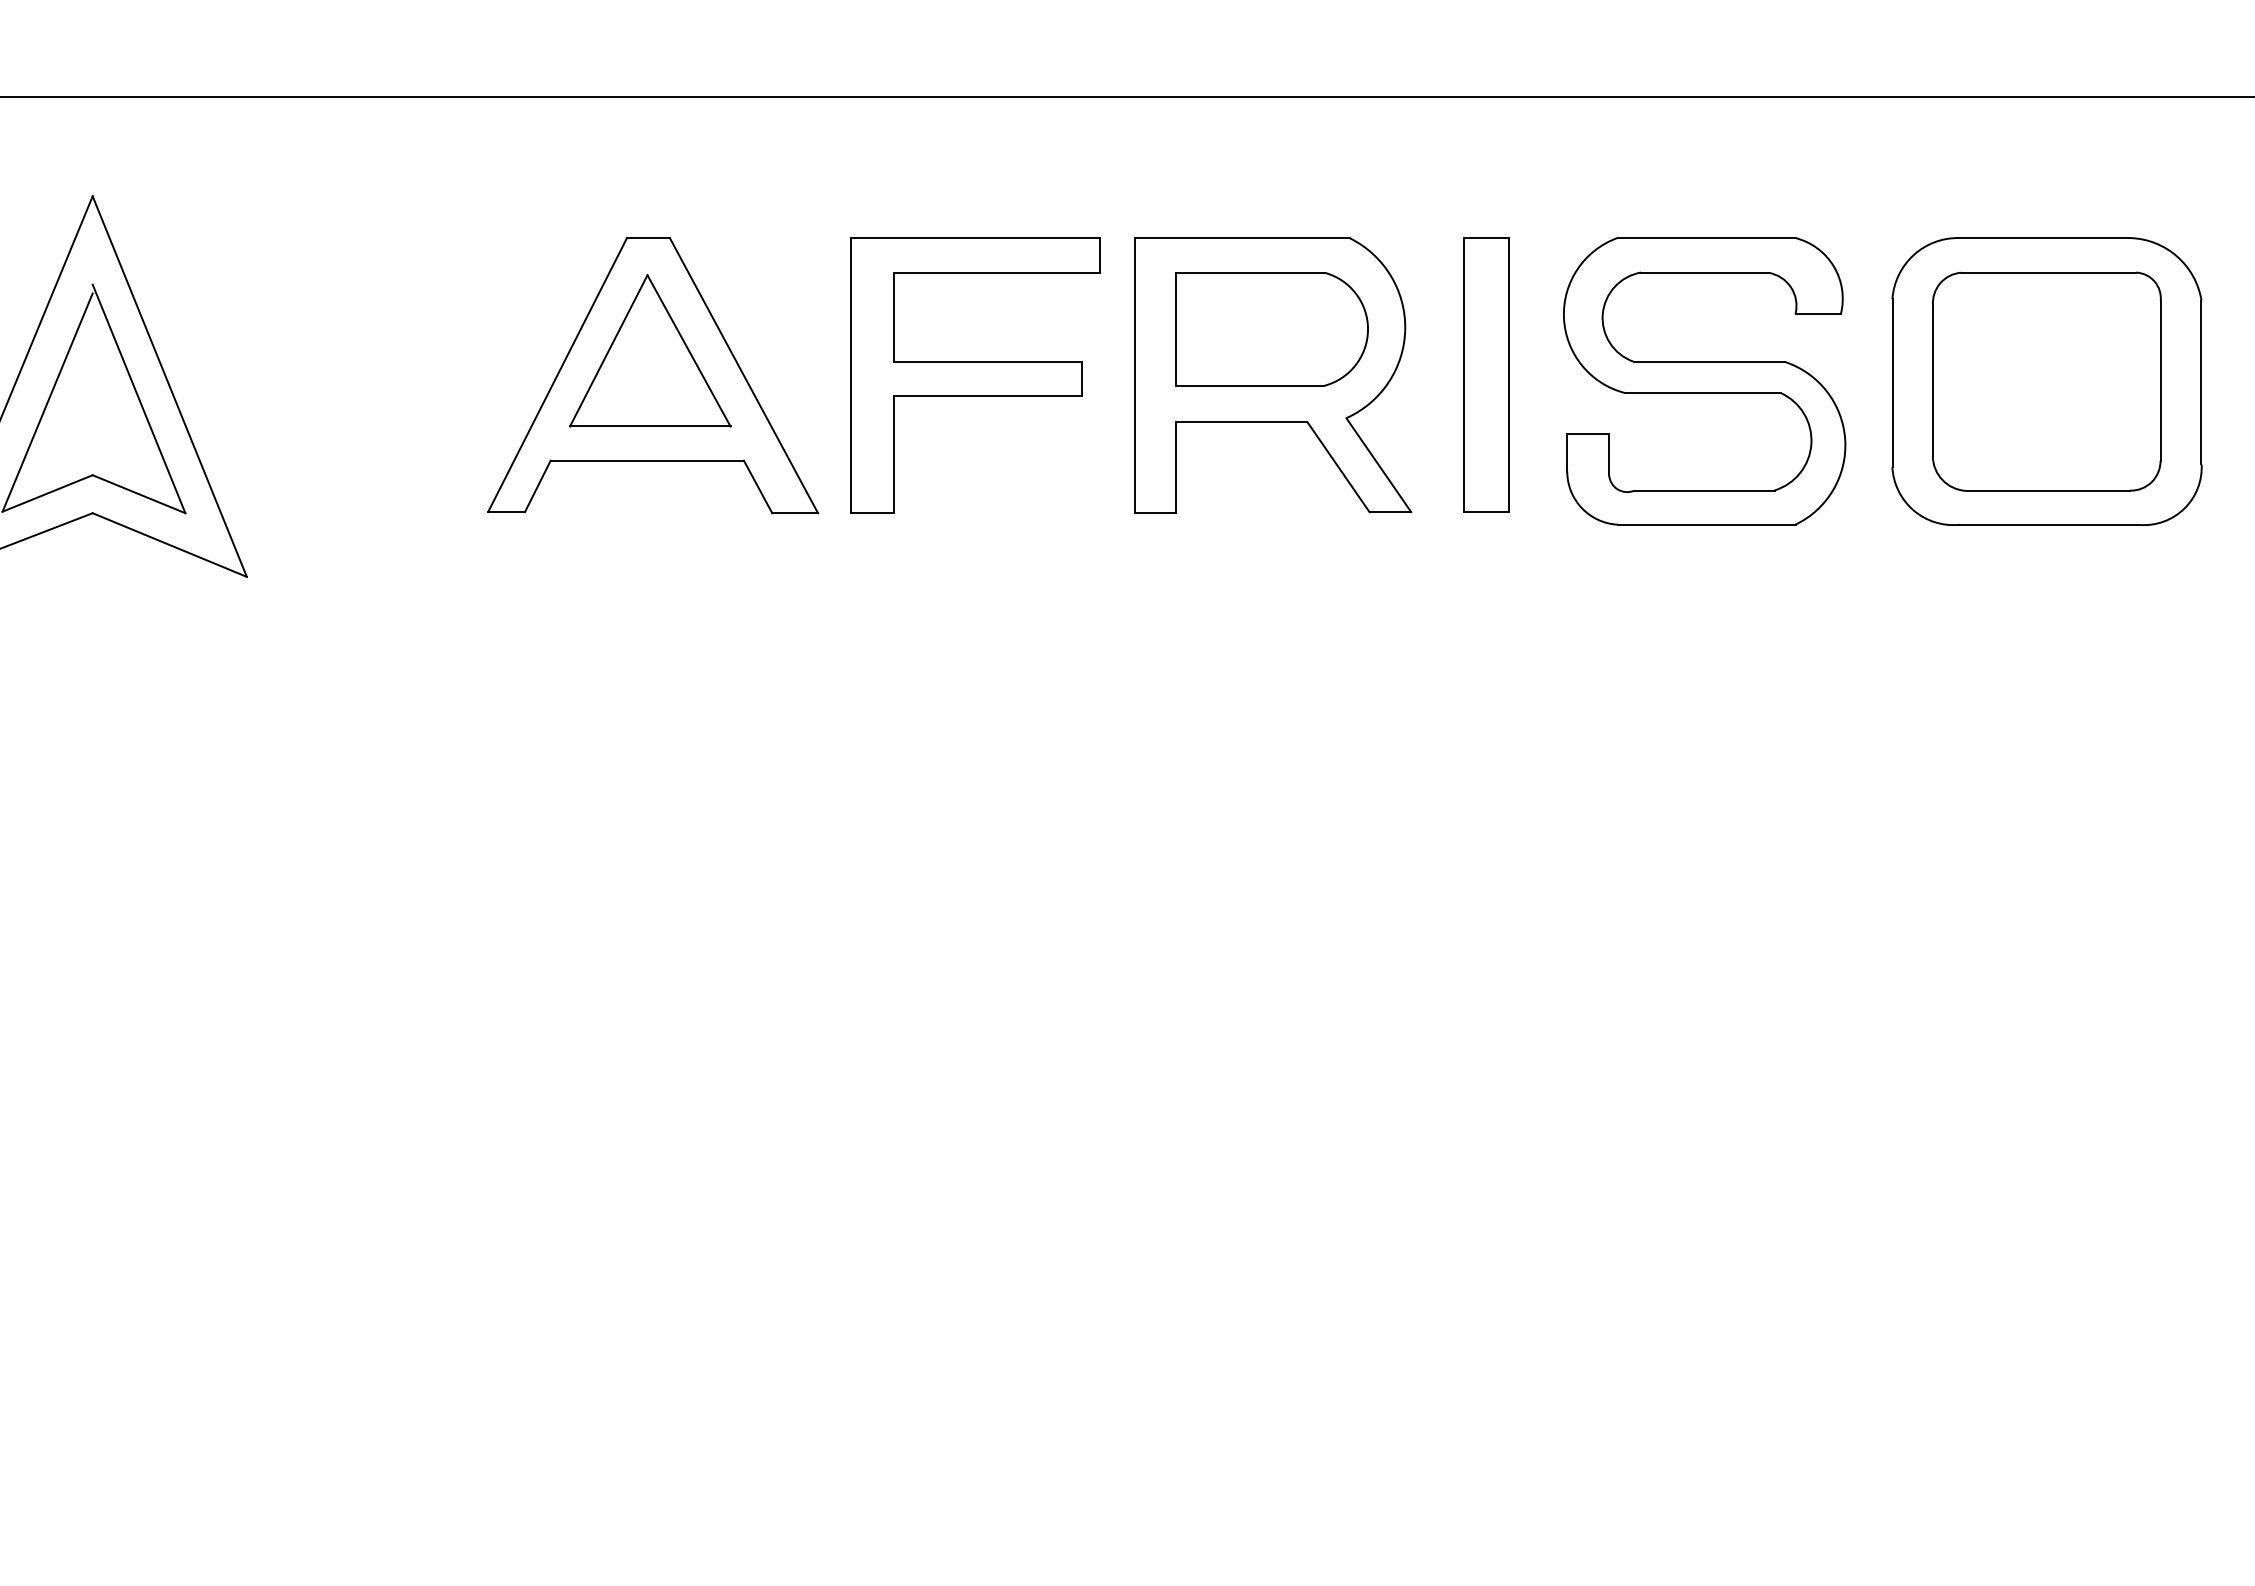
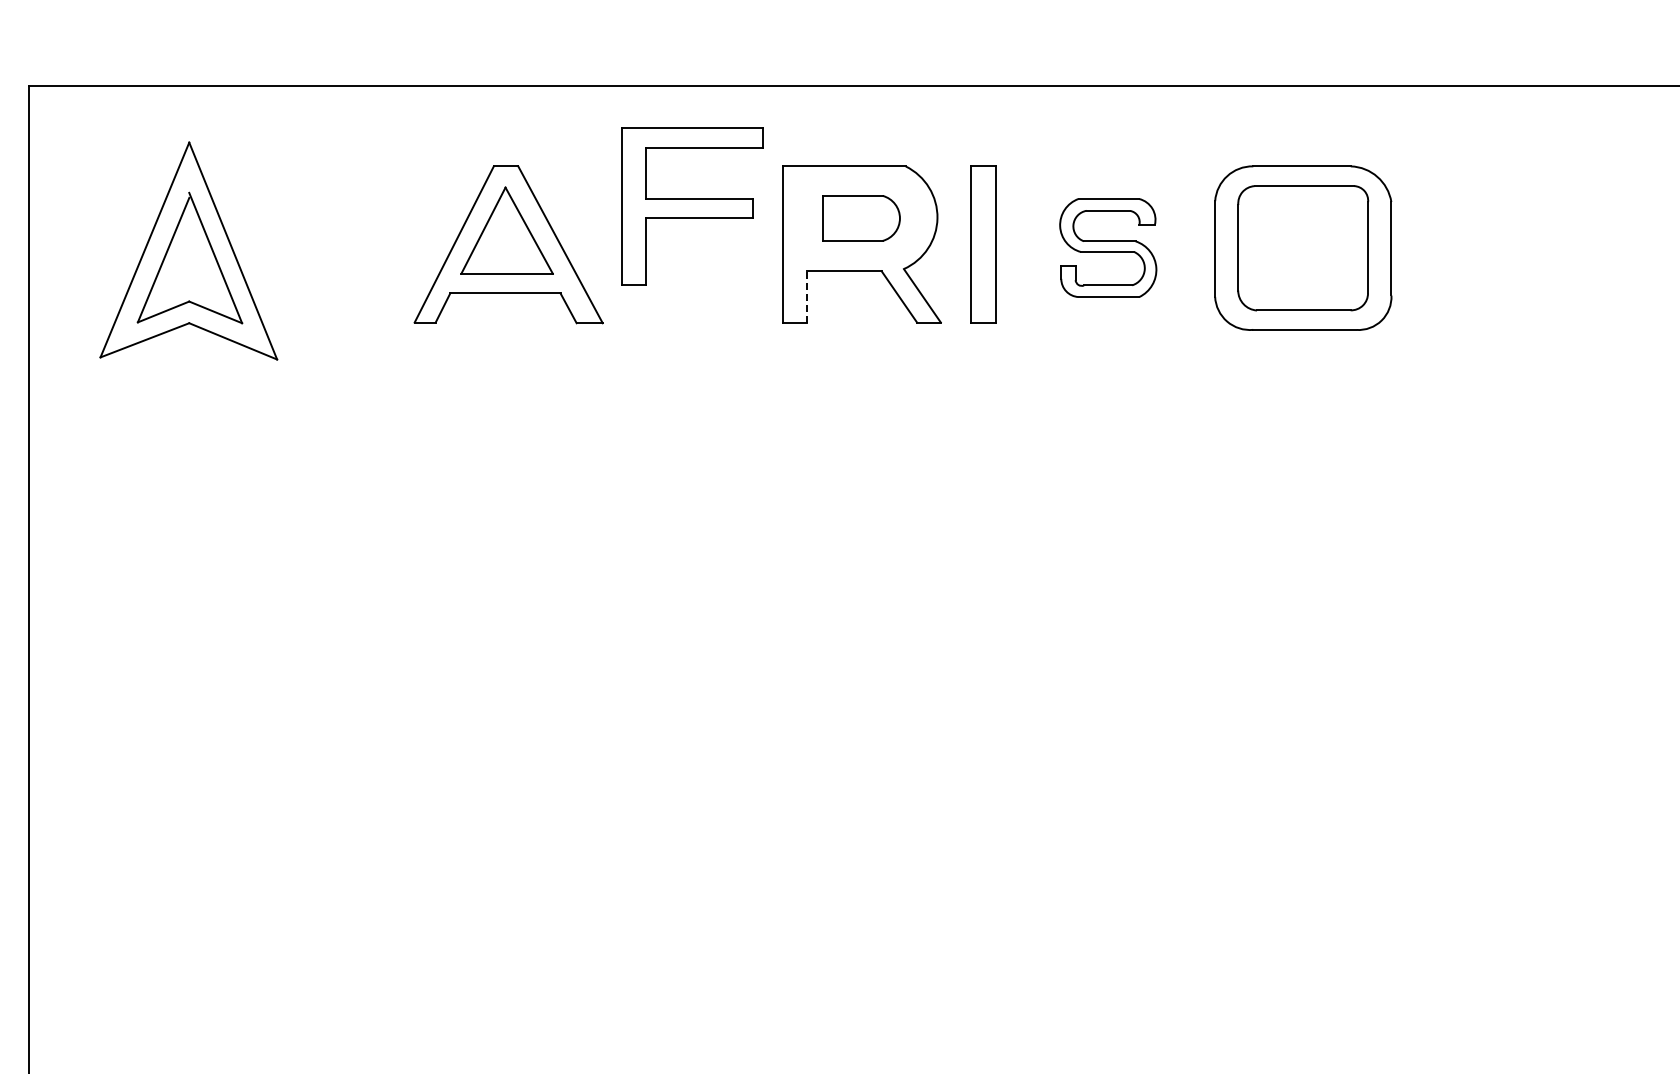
part: (1271, 329) -> (861, 218), size x0.7
part: (975, 375) -> (692, 206), moved
part: (1705, 380) -> (1108, 247), size x0.6
line: (1175, 466) -> (806, 296), solid -> dashed

